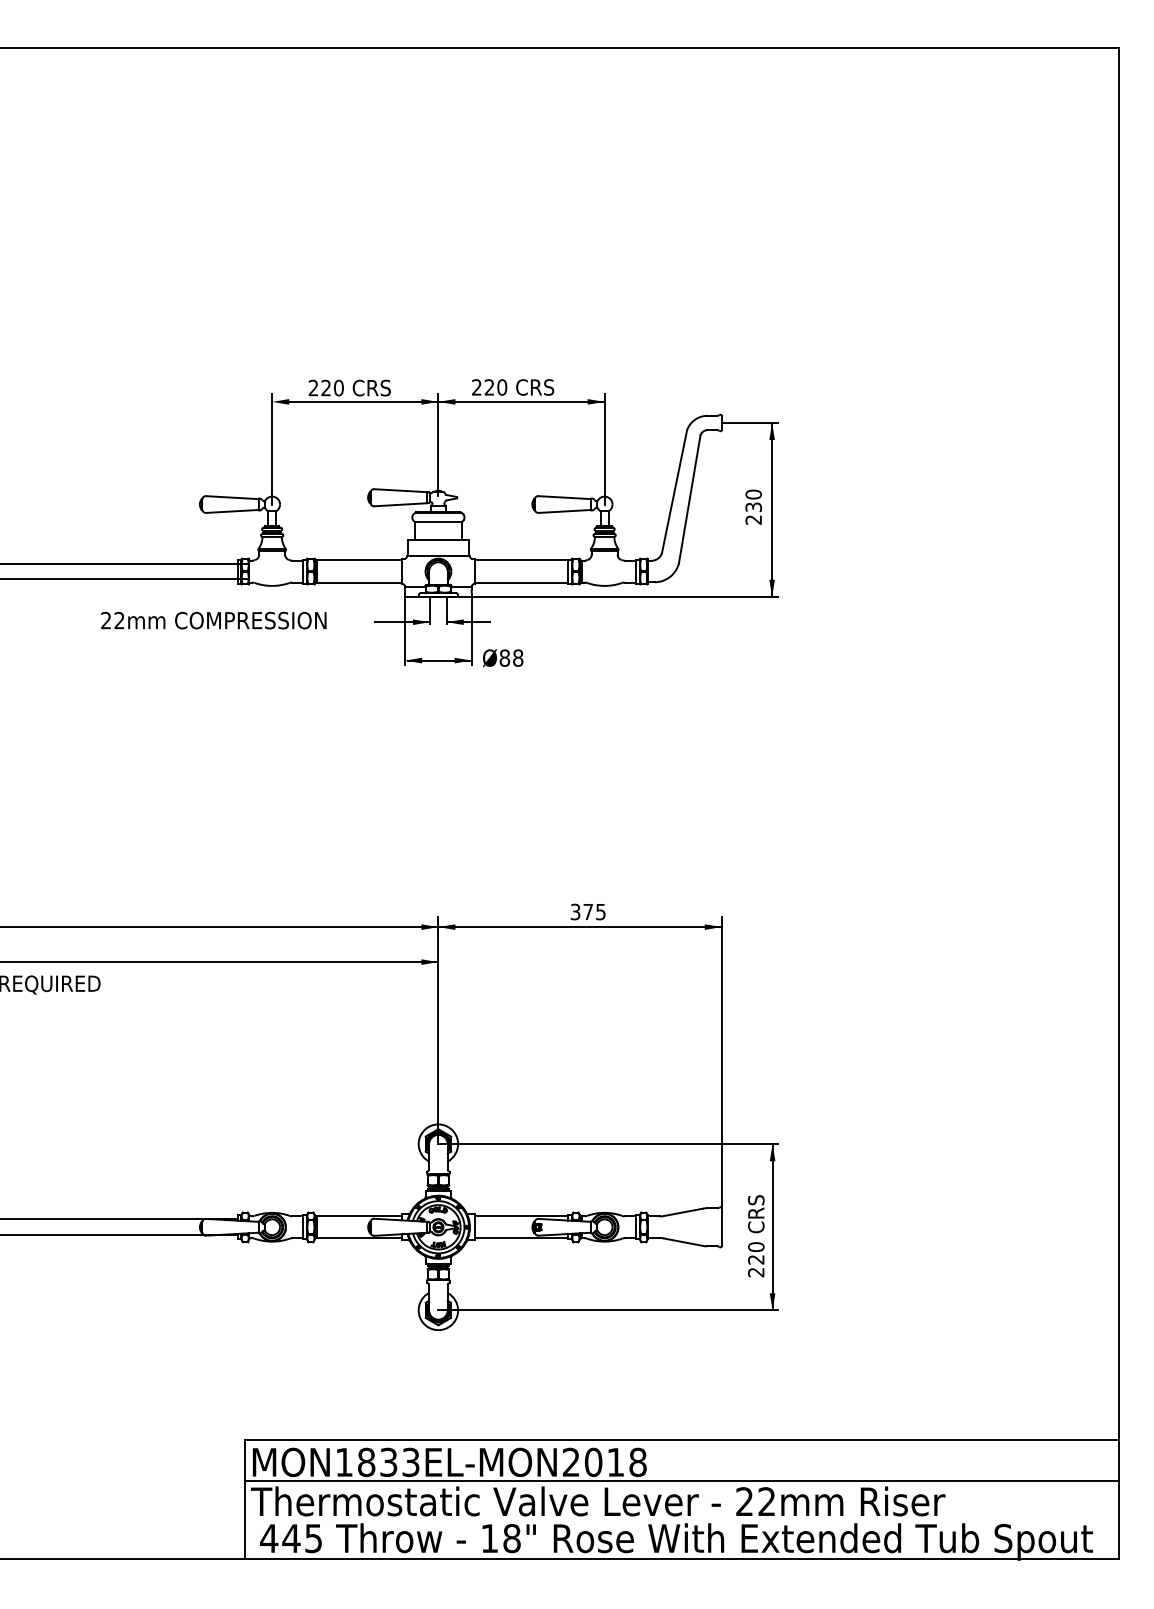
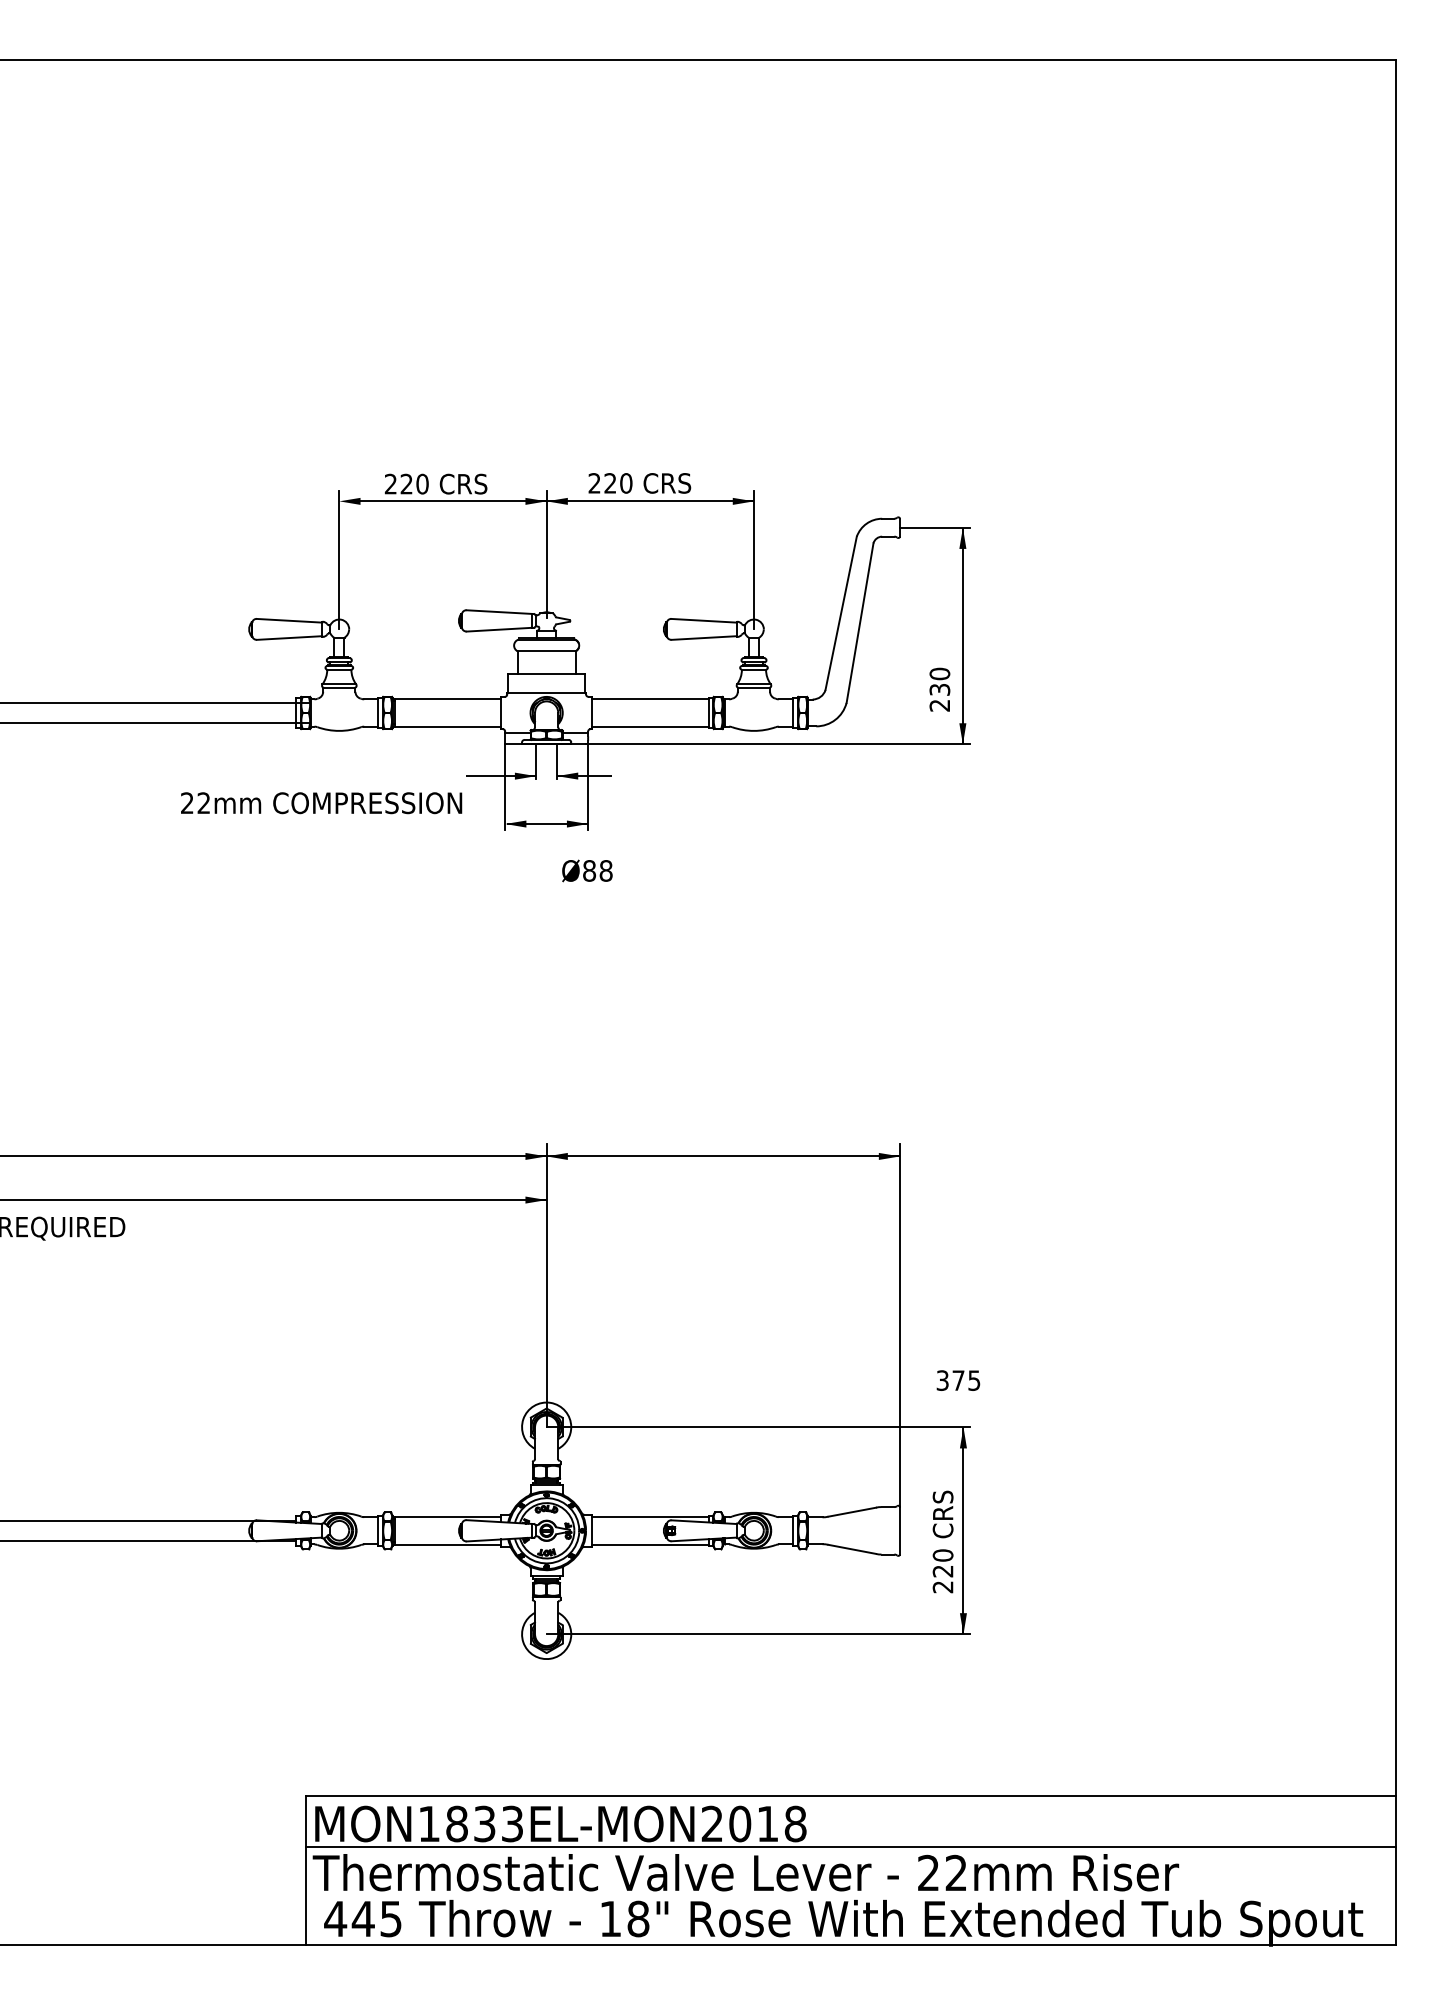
text: (753, 507) -> (939, 689), moved
text: (213, 620) -> (321, 803), moved
text: (503, 657) -> (587, 870), moved
text: (588, 911) -> (958, 1380), moved

